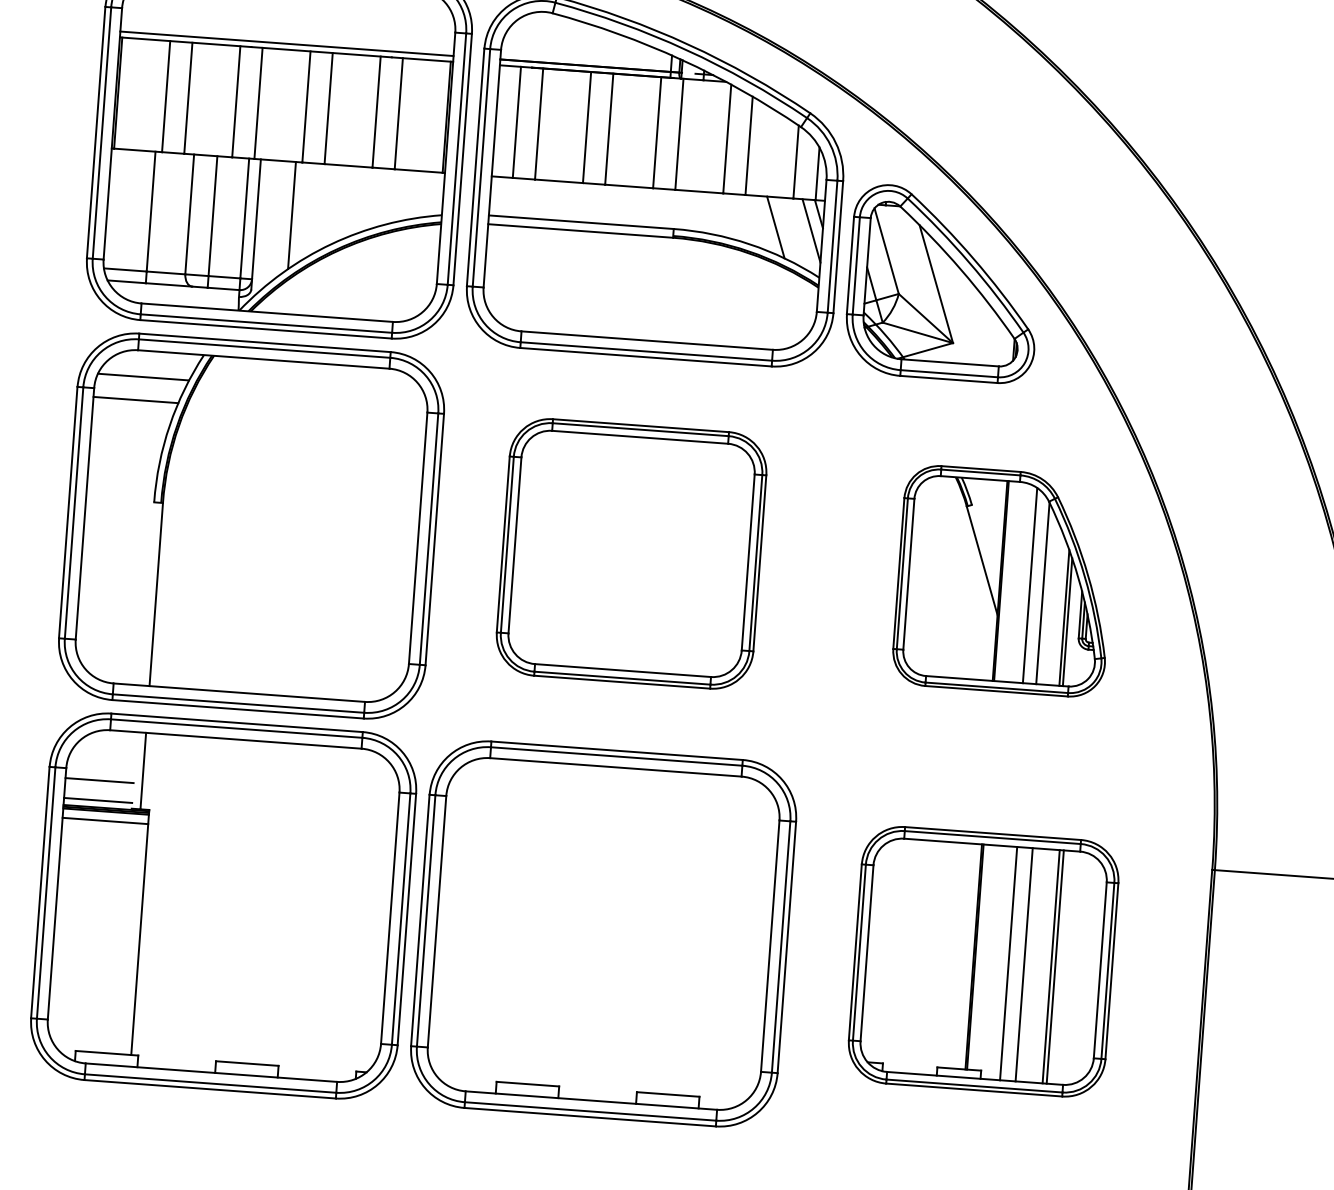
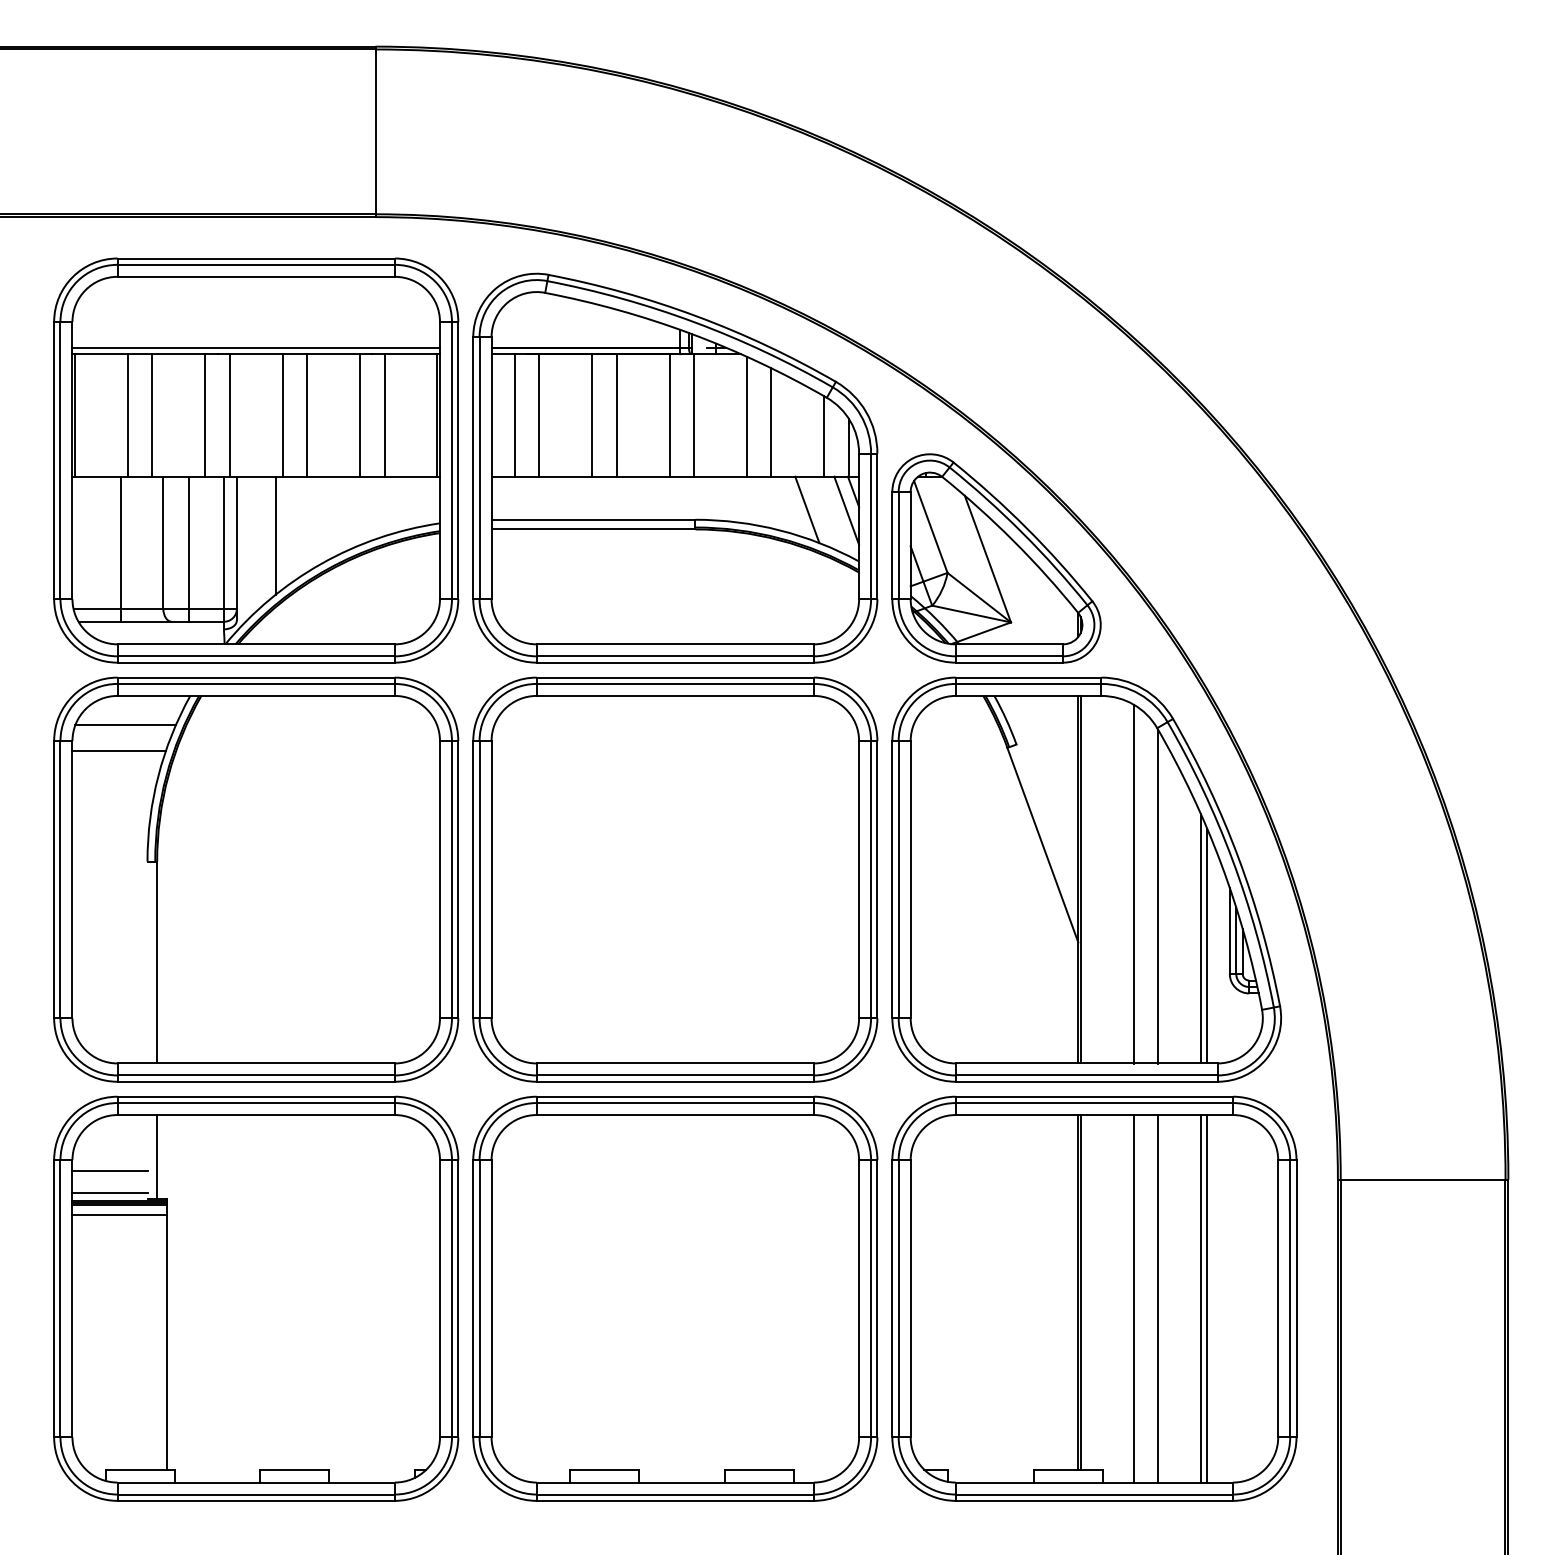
part: (631, 553) -> (675, 879), size x1.43
part: (1004, 581) -> (1086, 879), size x1.67
part: (983, 961) -> (1094, 1298), size x1.43

